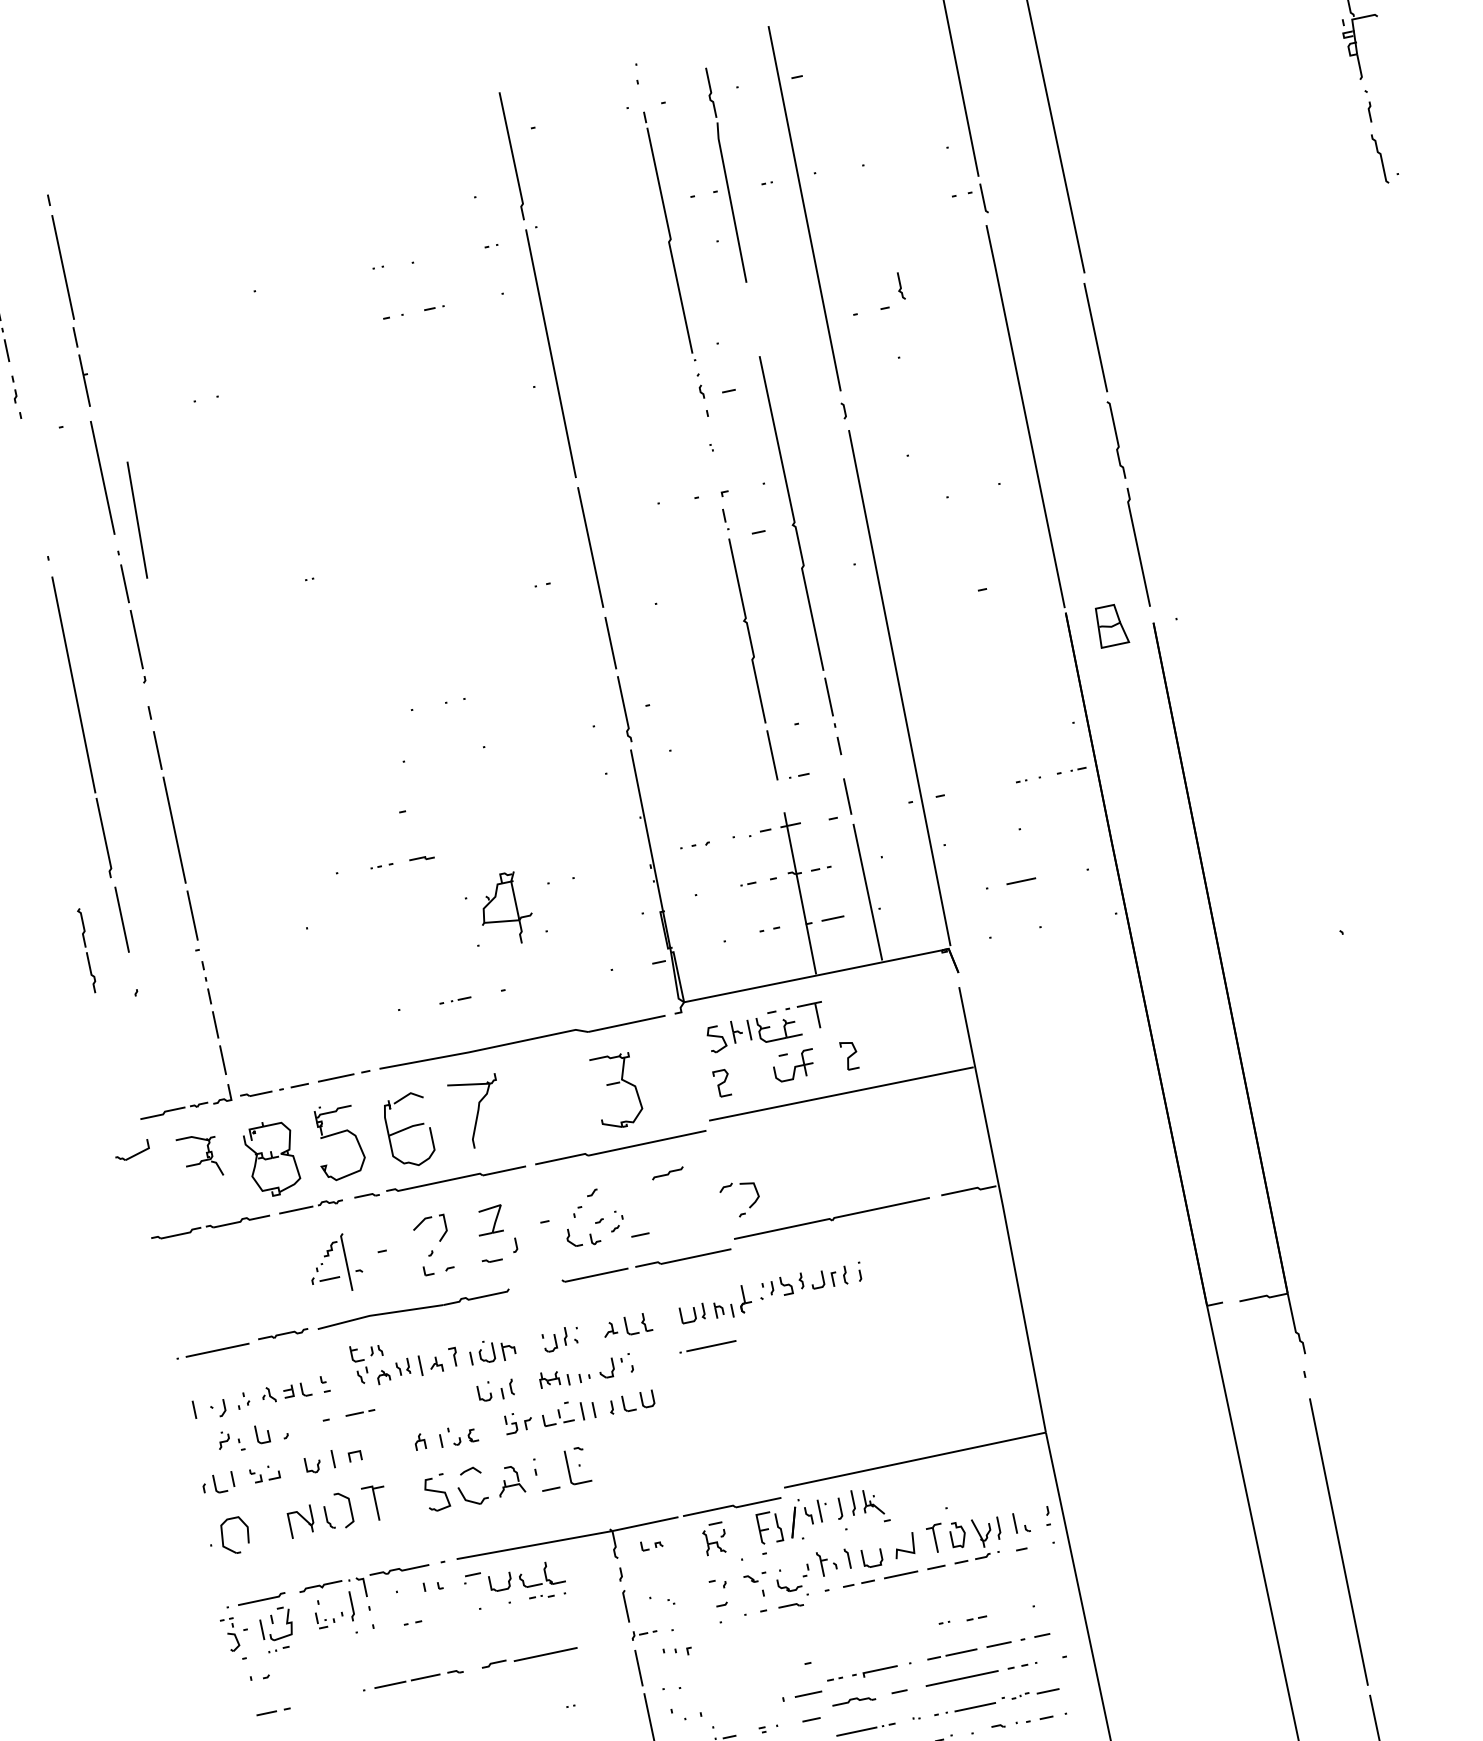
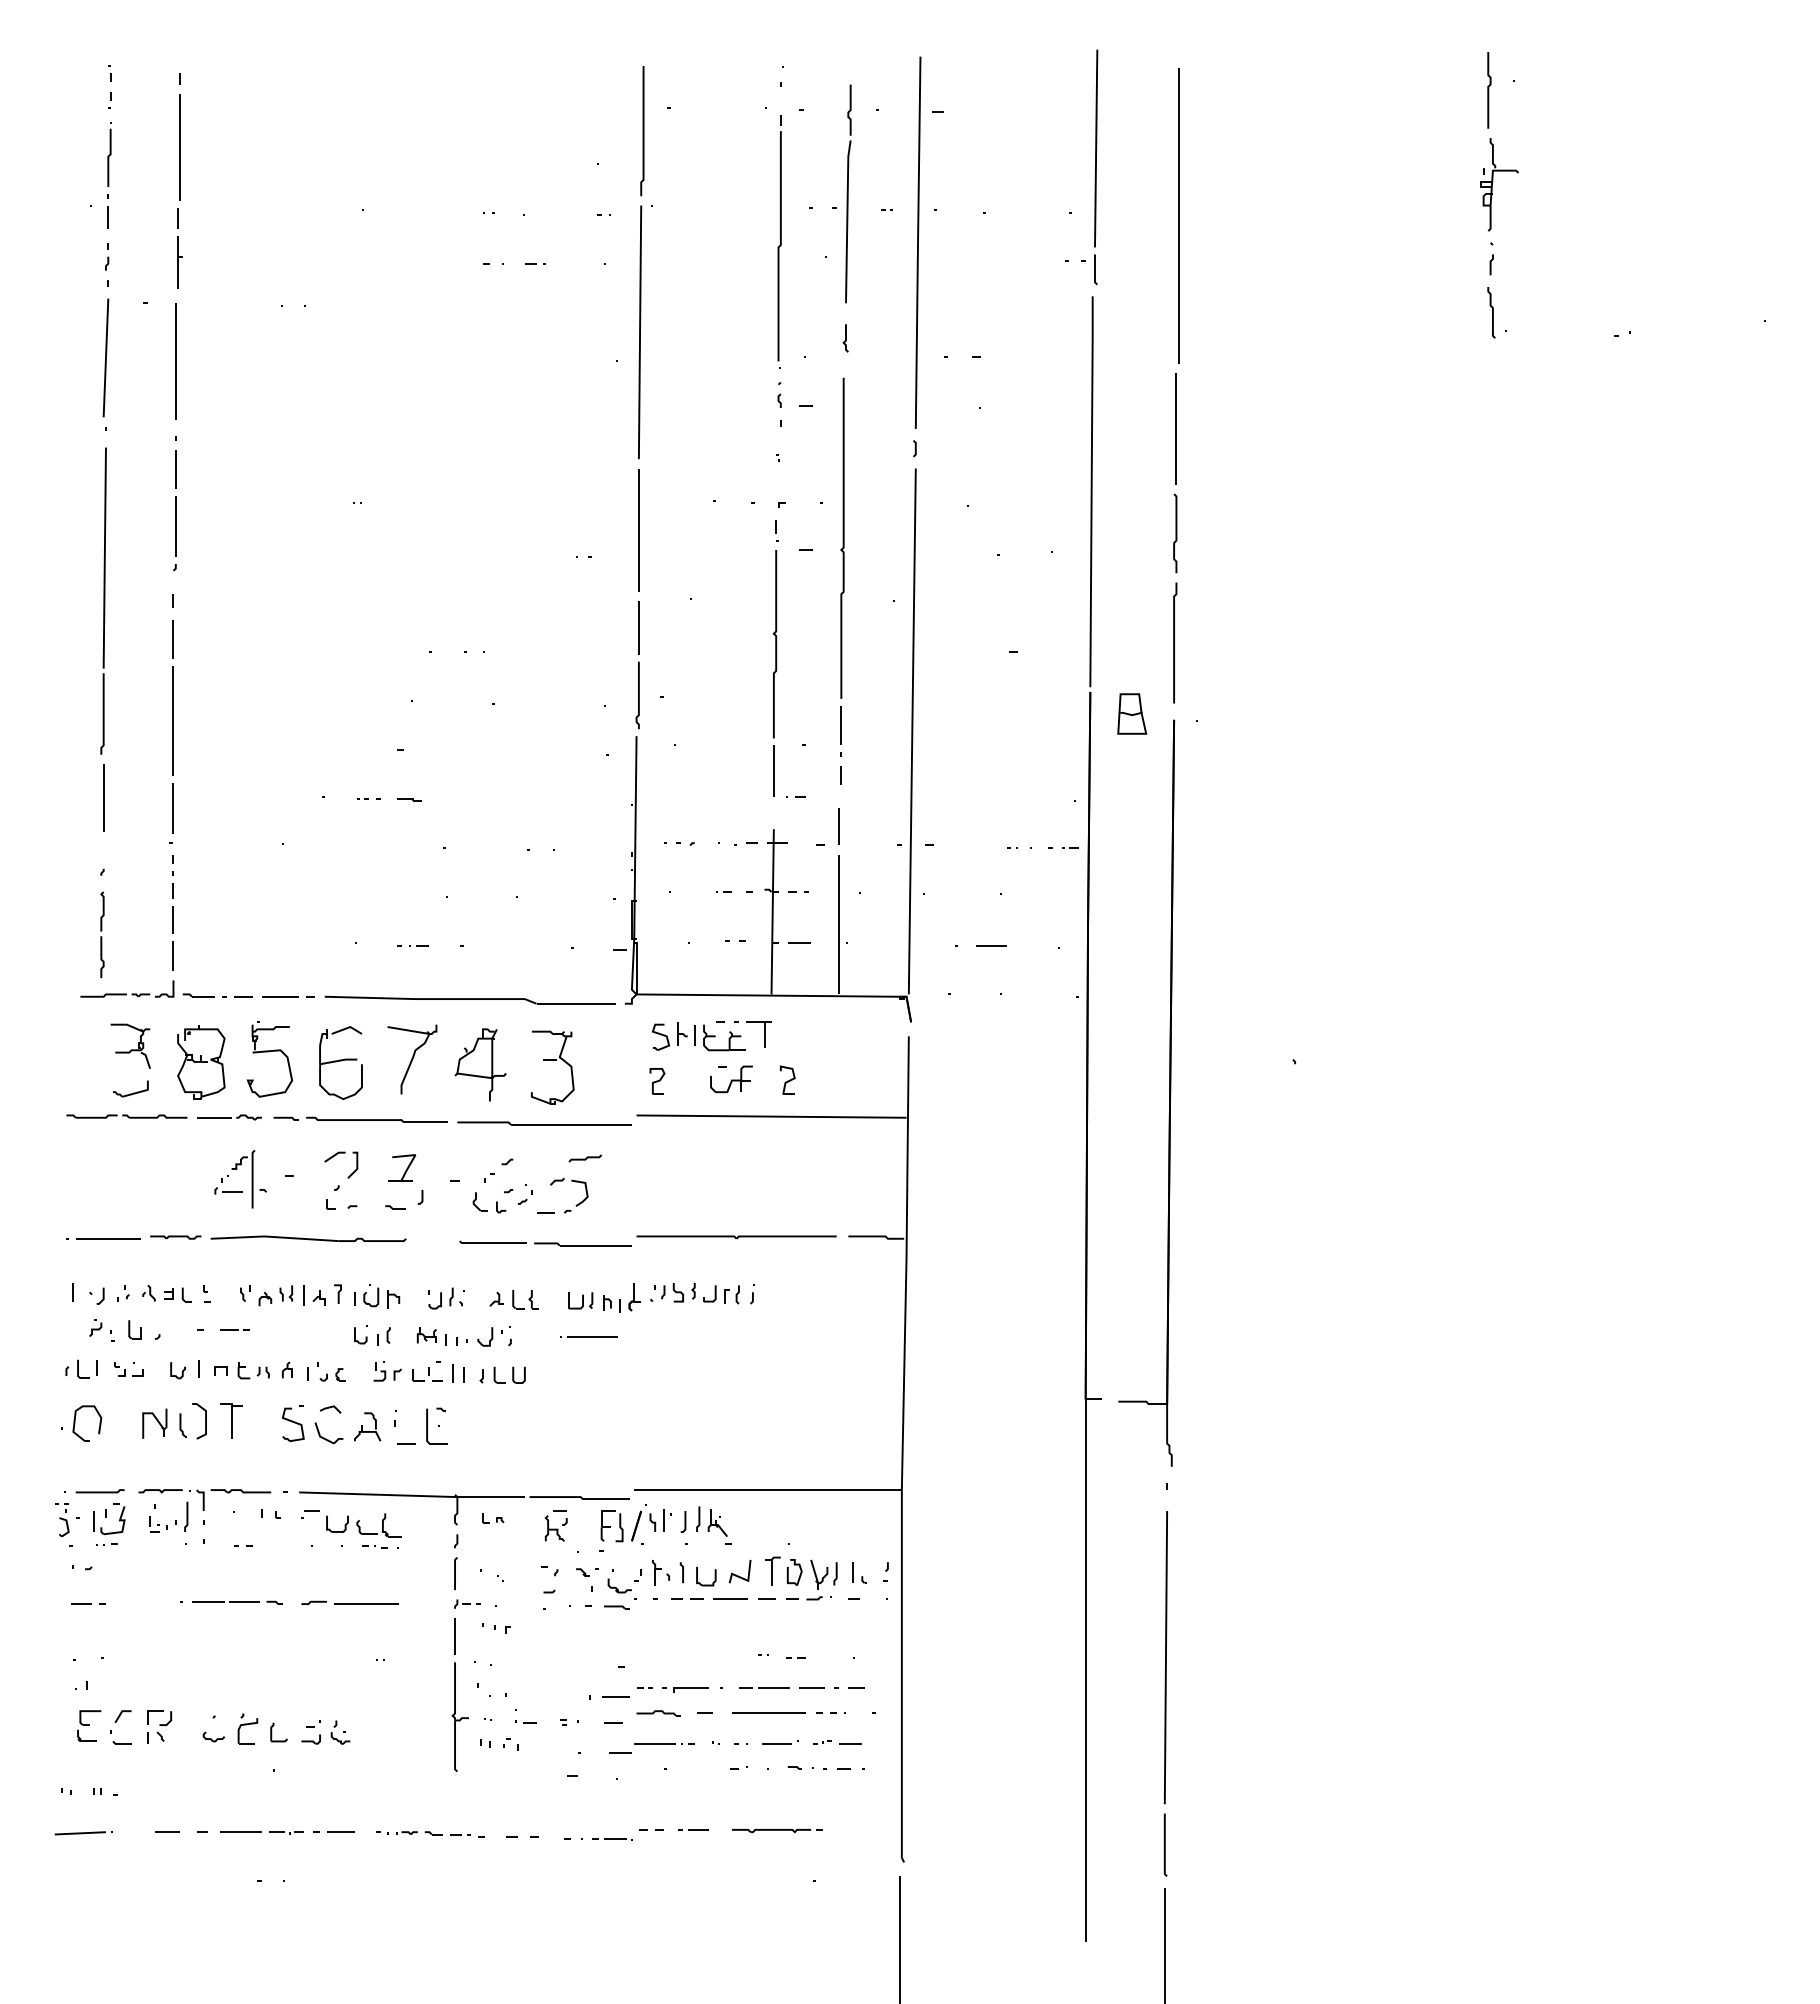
curve: (900, 286) -> (845, 338), moved
line: (136, 519) -> (105, 357), moved
part: (505, 909) -> (480, 1064), moved
part: (87, 950) -> (102, 934), moved
part: (131, 1150) -> (130, 1088), moved
part: (749, 1206) -> (576, 1204), moved
part: (366, 1351) -> (253, 1370), moved
part: (979, 1704) -> (780, 1742), size x0.71

